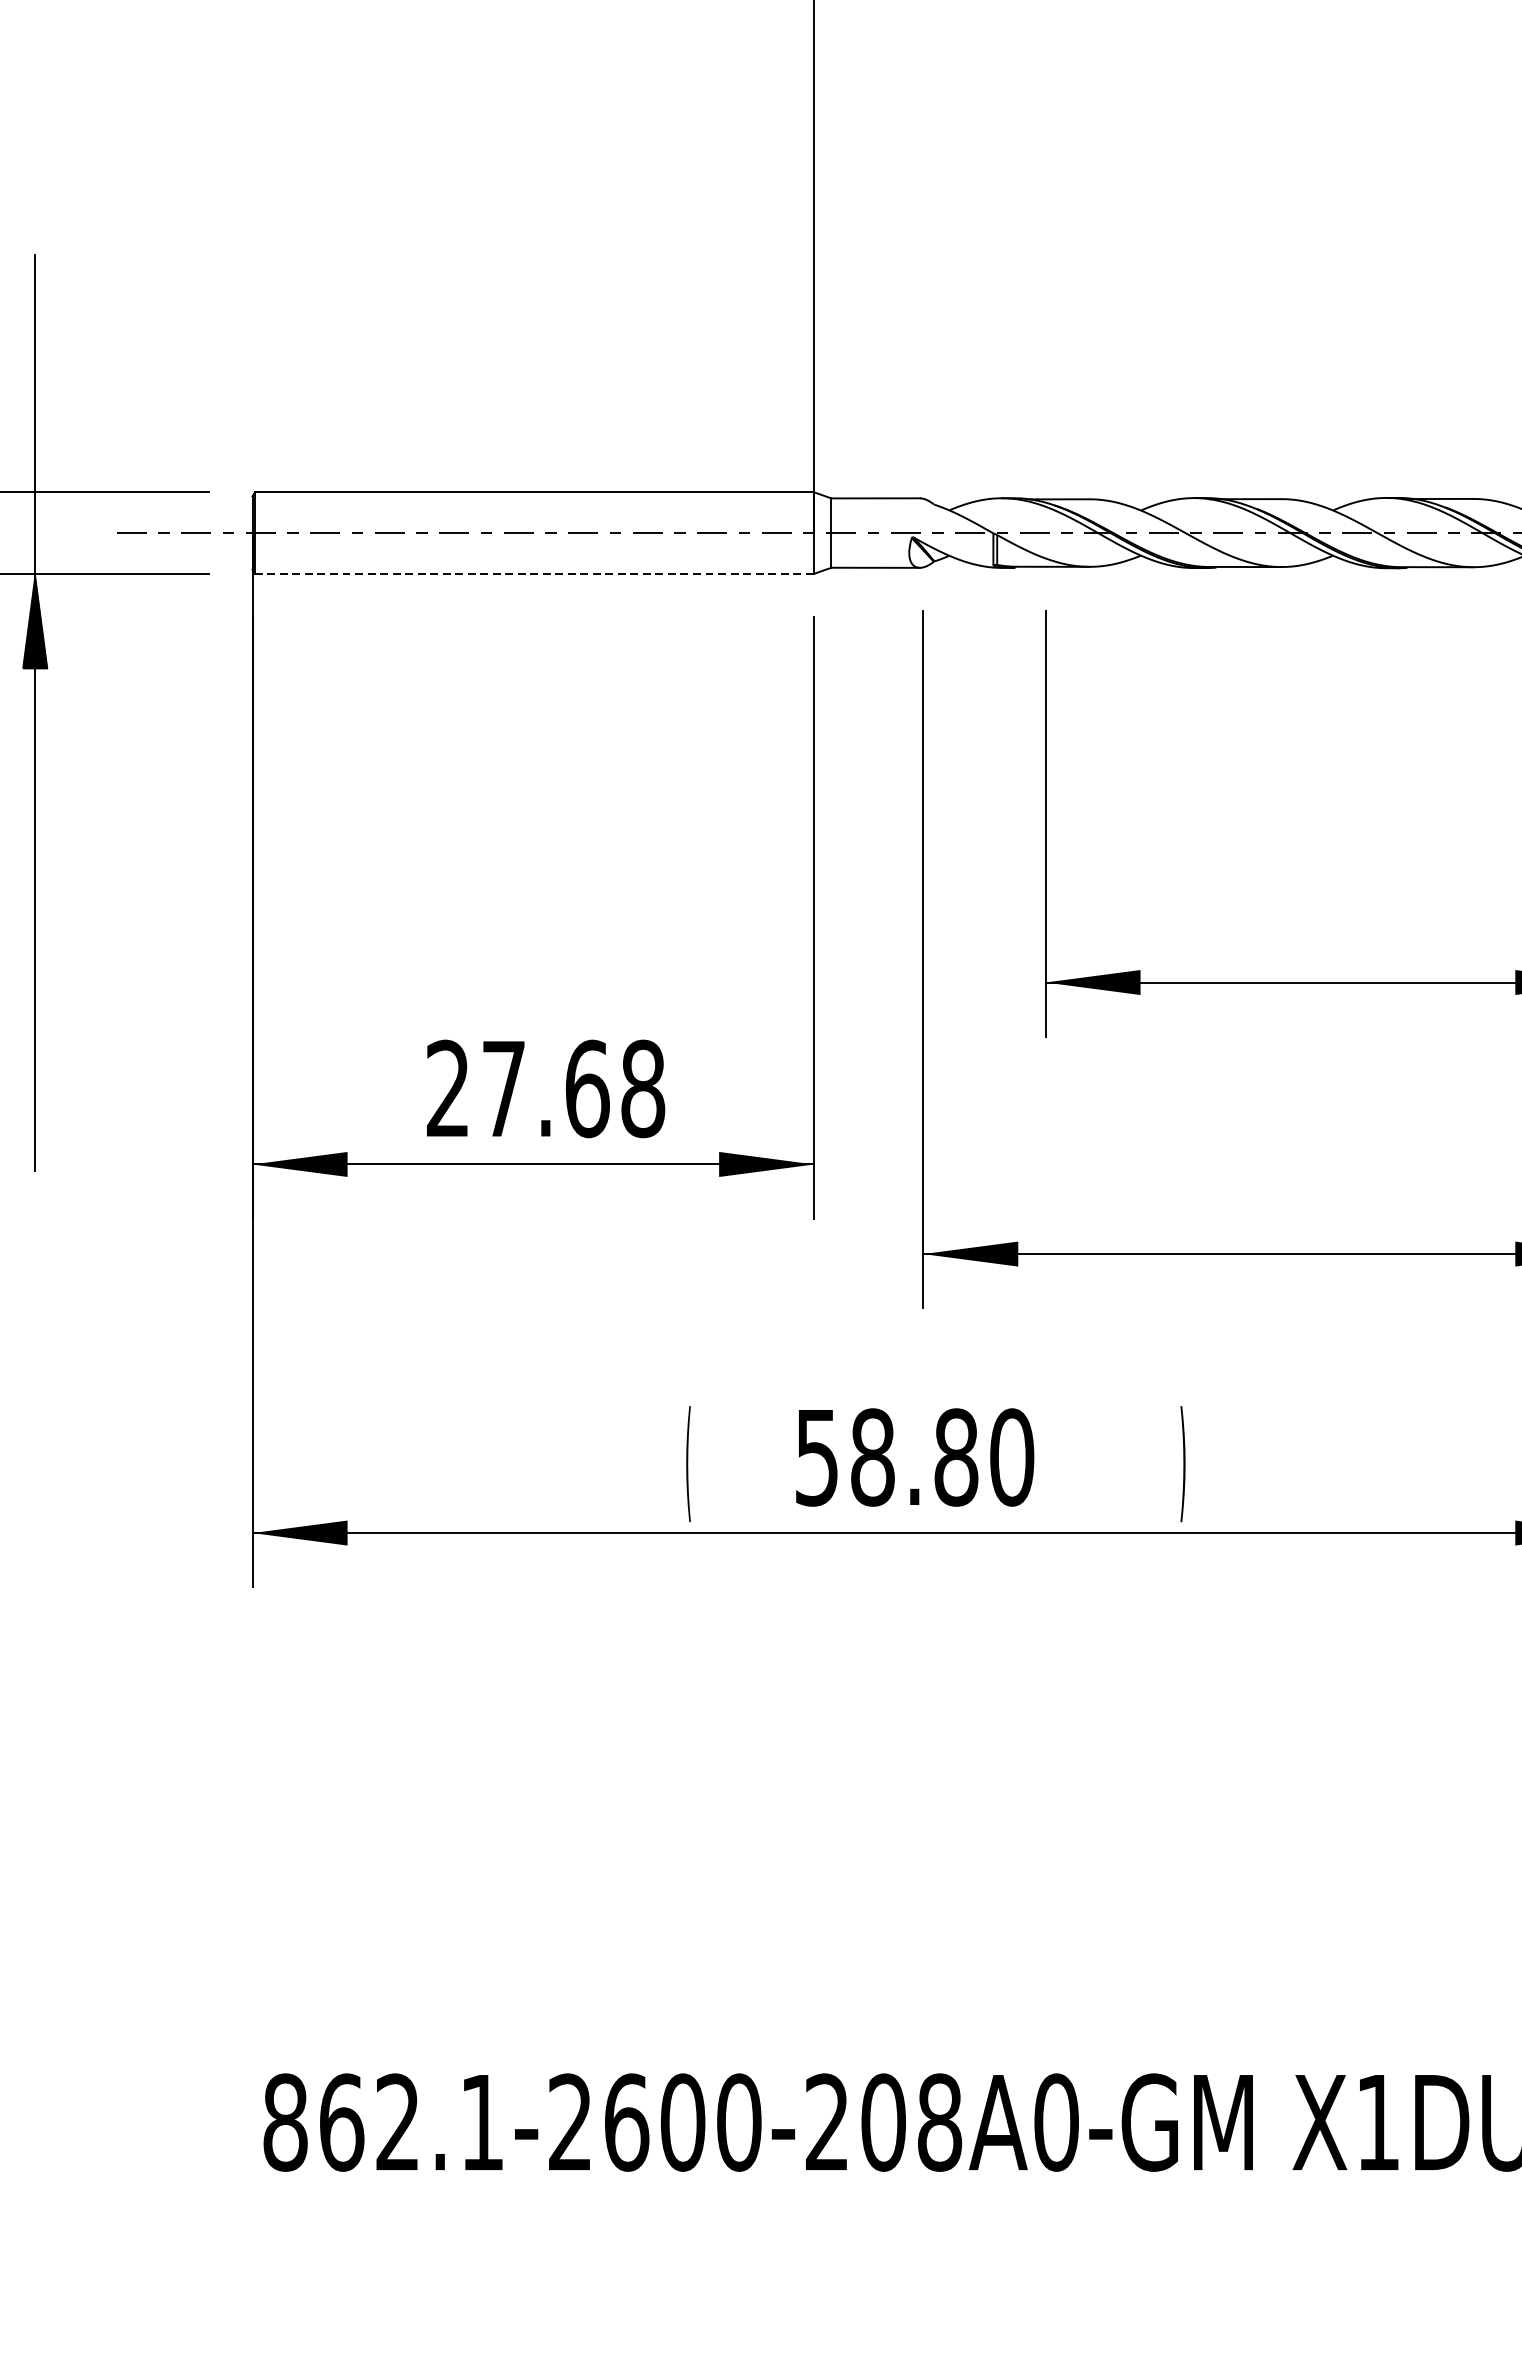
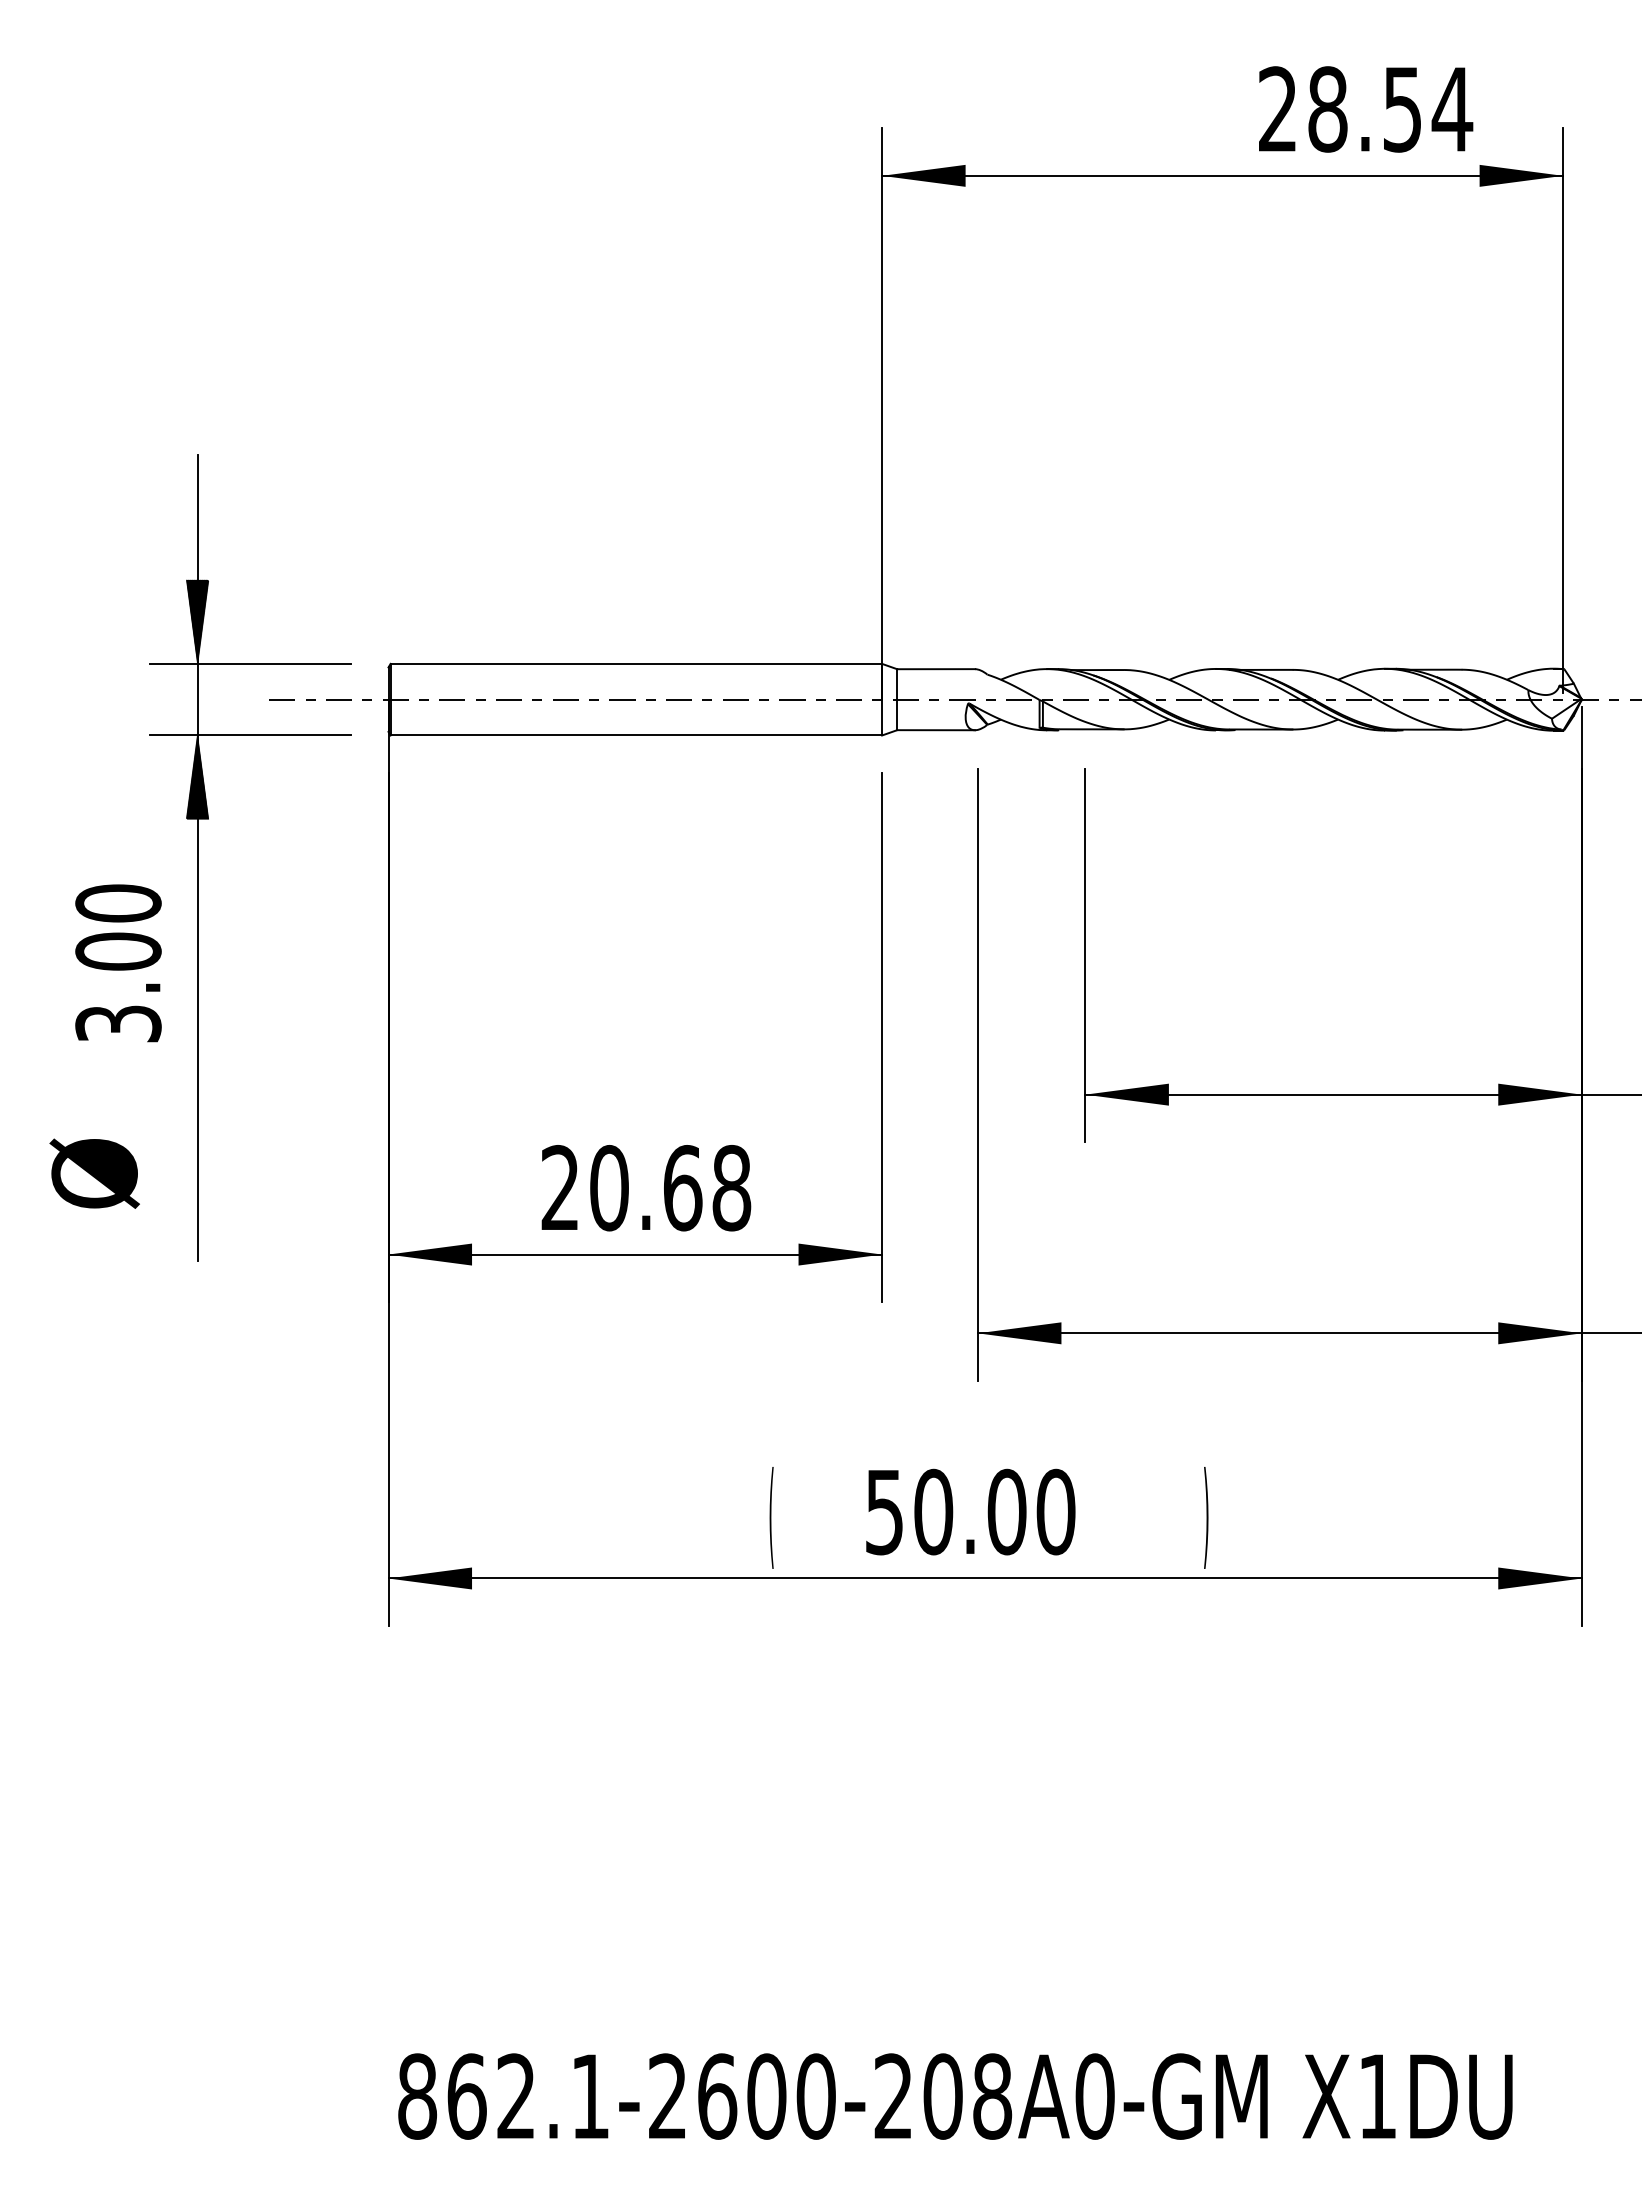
hatch: (35, 444) -> (197, 621), added
line: (534, 573) -> (636, 735), dashed -> solid
text: (503, 1089) -> (609, 1188), 27.68 -> 20.68
text: (914, 1457) -> (970, 1512), 58.80 -> 50.00

